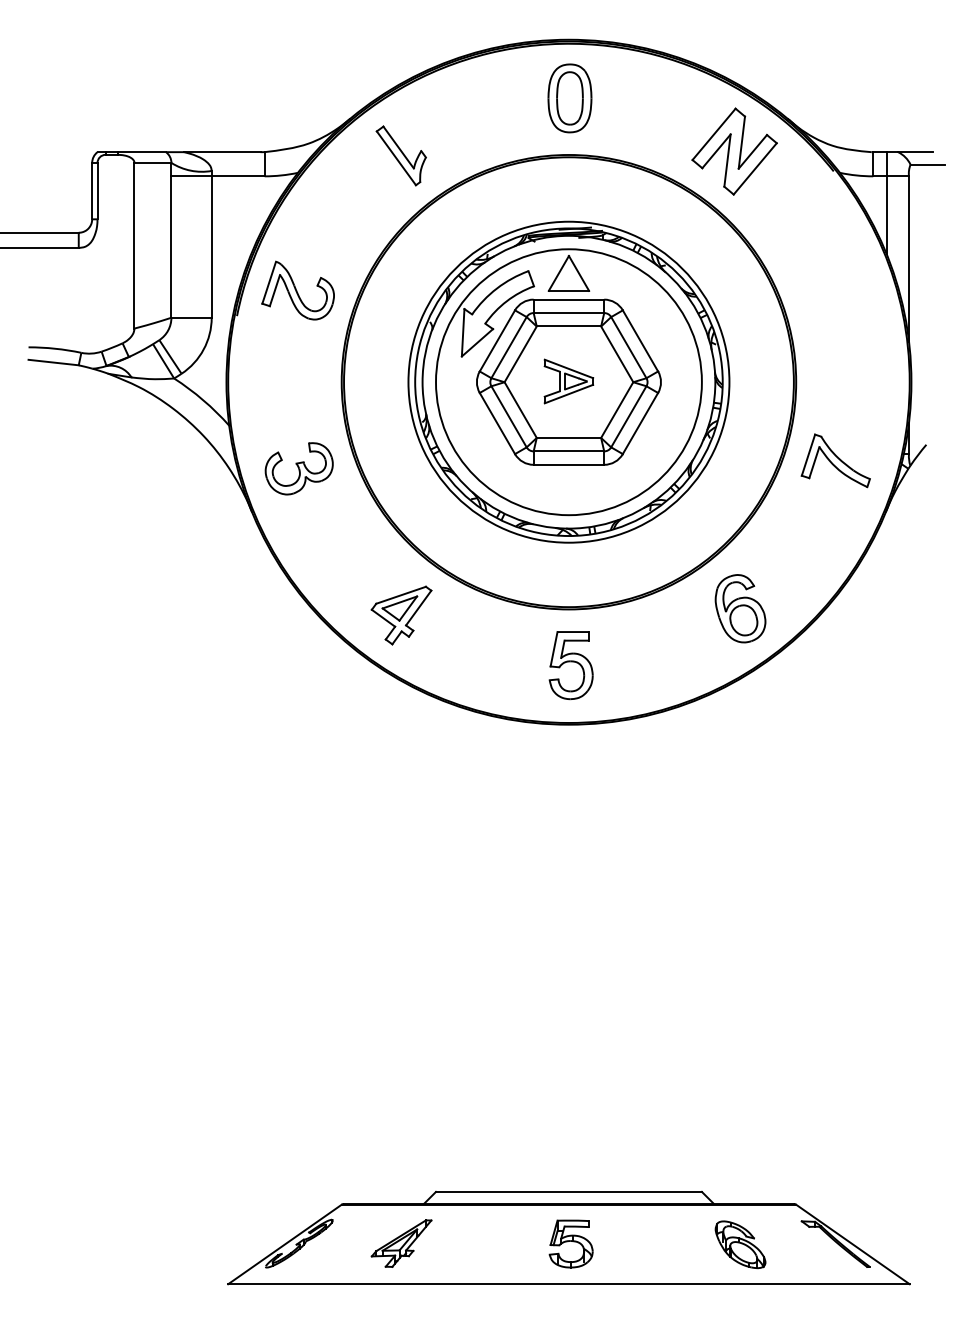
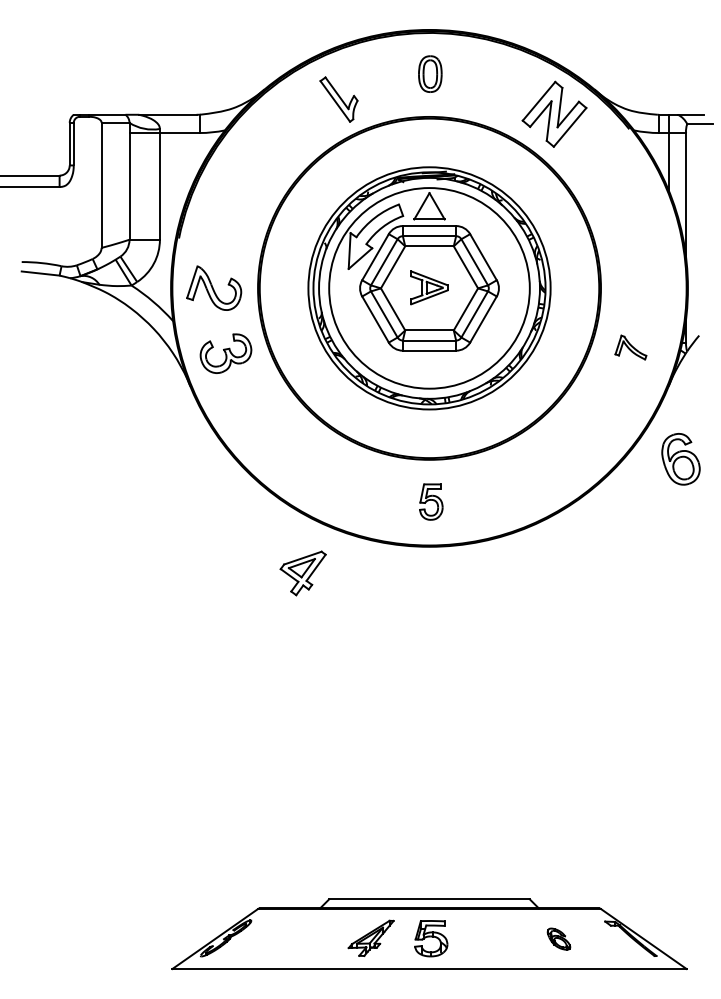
part: (570, 97) -> (430, 73), size x0.7
part: (400, 155) -> (338, 99), moved
part: (298, 289) -> (214, 287), moved
part: (835, 460) -> (630, 347), size x0.6
part: (739, 608) -> (680, 459), moved
part: (400, 615) -> (302, 573), moved
part: (571, 664) -> (431, 501), size x0.7
part: (400, 1242) -> (370, 937), moved
part: (739, 1243) -> (558, 938), size x0.6

